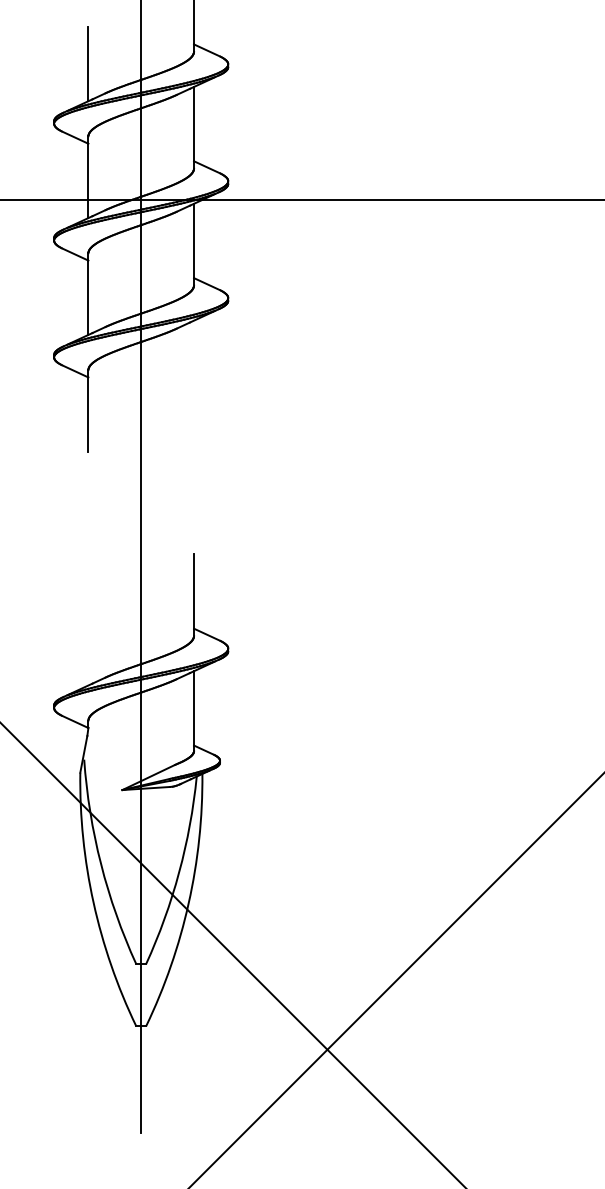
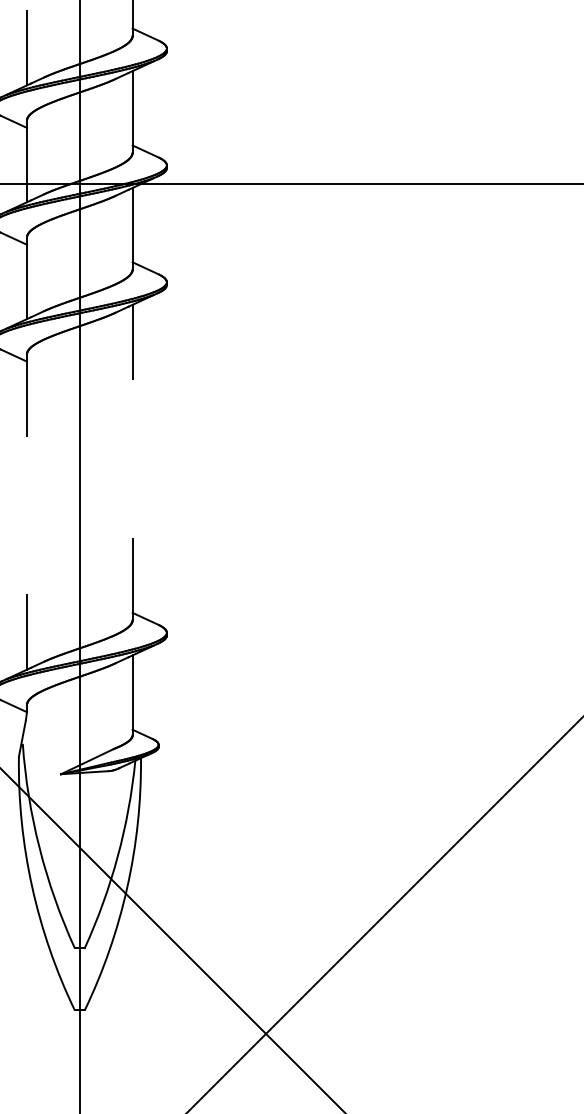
line: (194, 357) -> (133, 341), added
line: (88, 648) -> (27, 632), added

